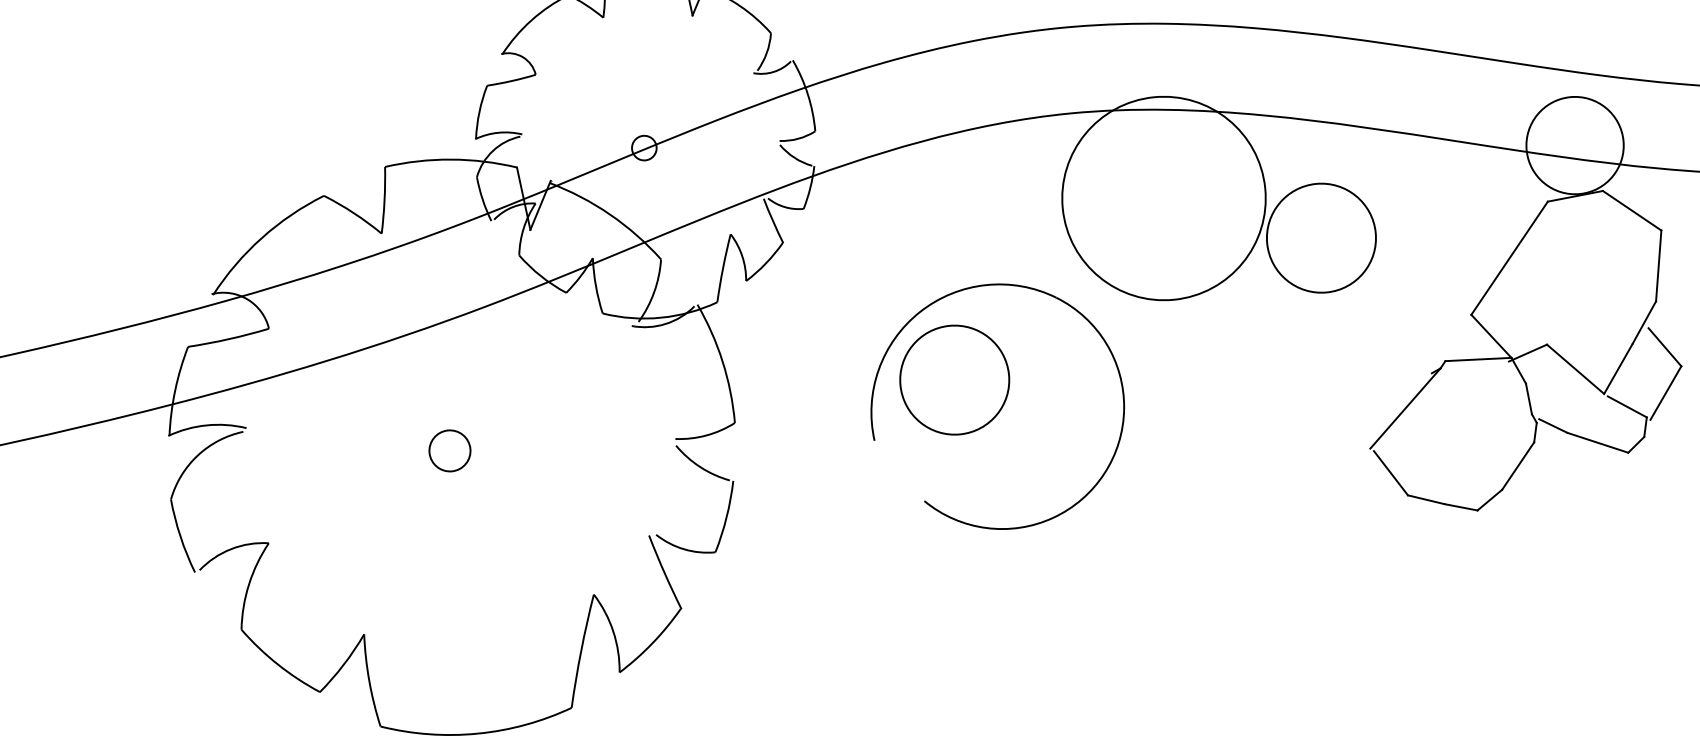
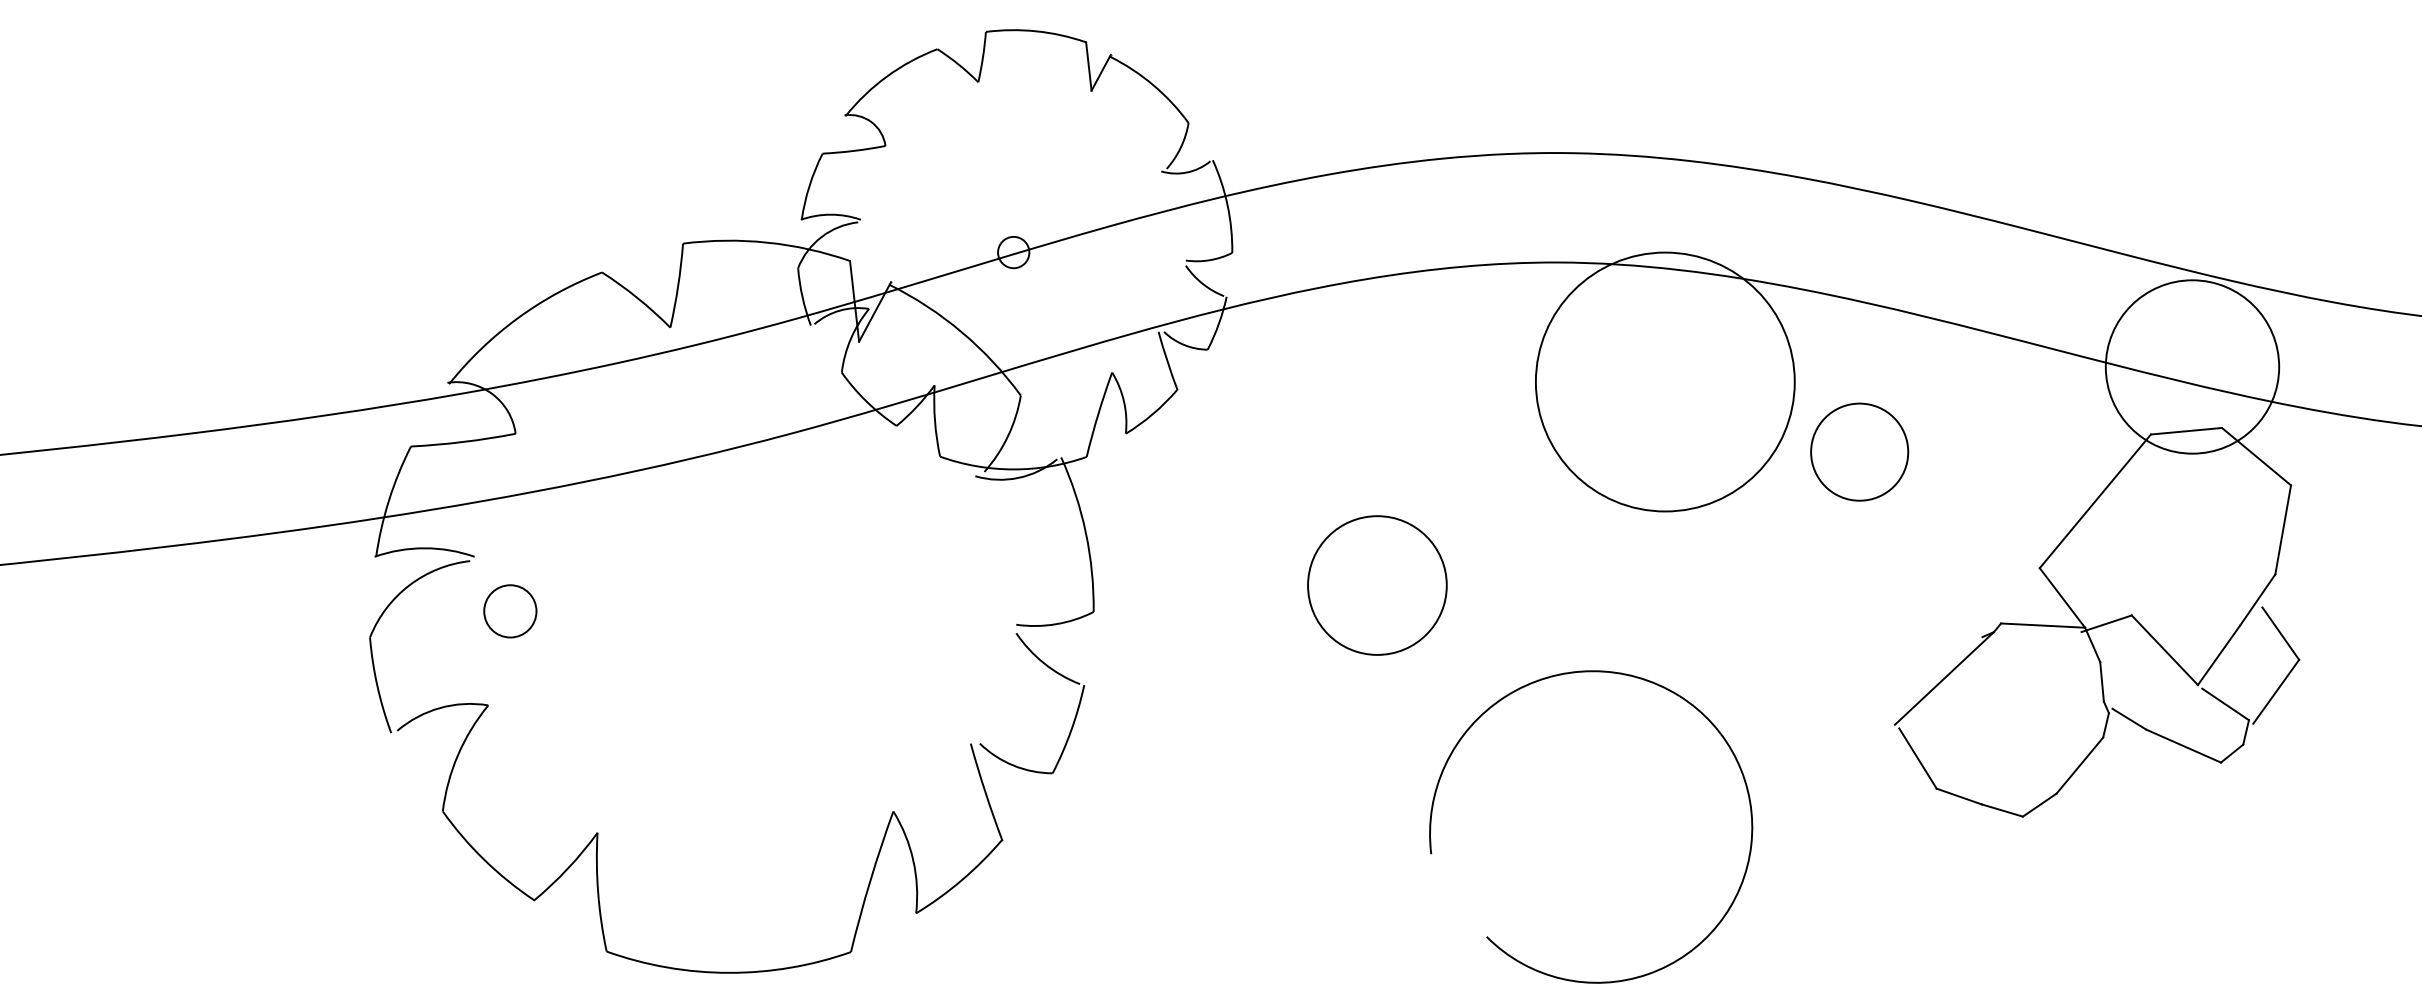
circle: (1575, 145) -> (2192, 366), size x1.4
circle: (1321, 237) -> (1859, 451), size x0.7
circle: (450, 451) -> (510, 611), moved
part: (930, 504) -> (1493, 941), moved

